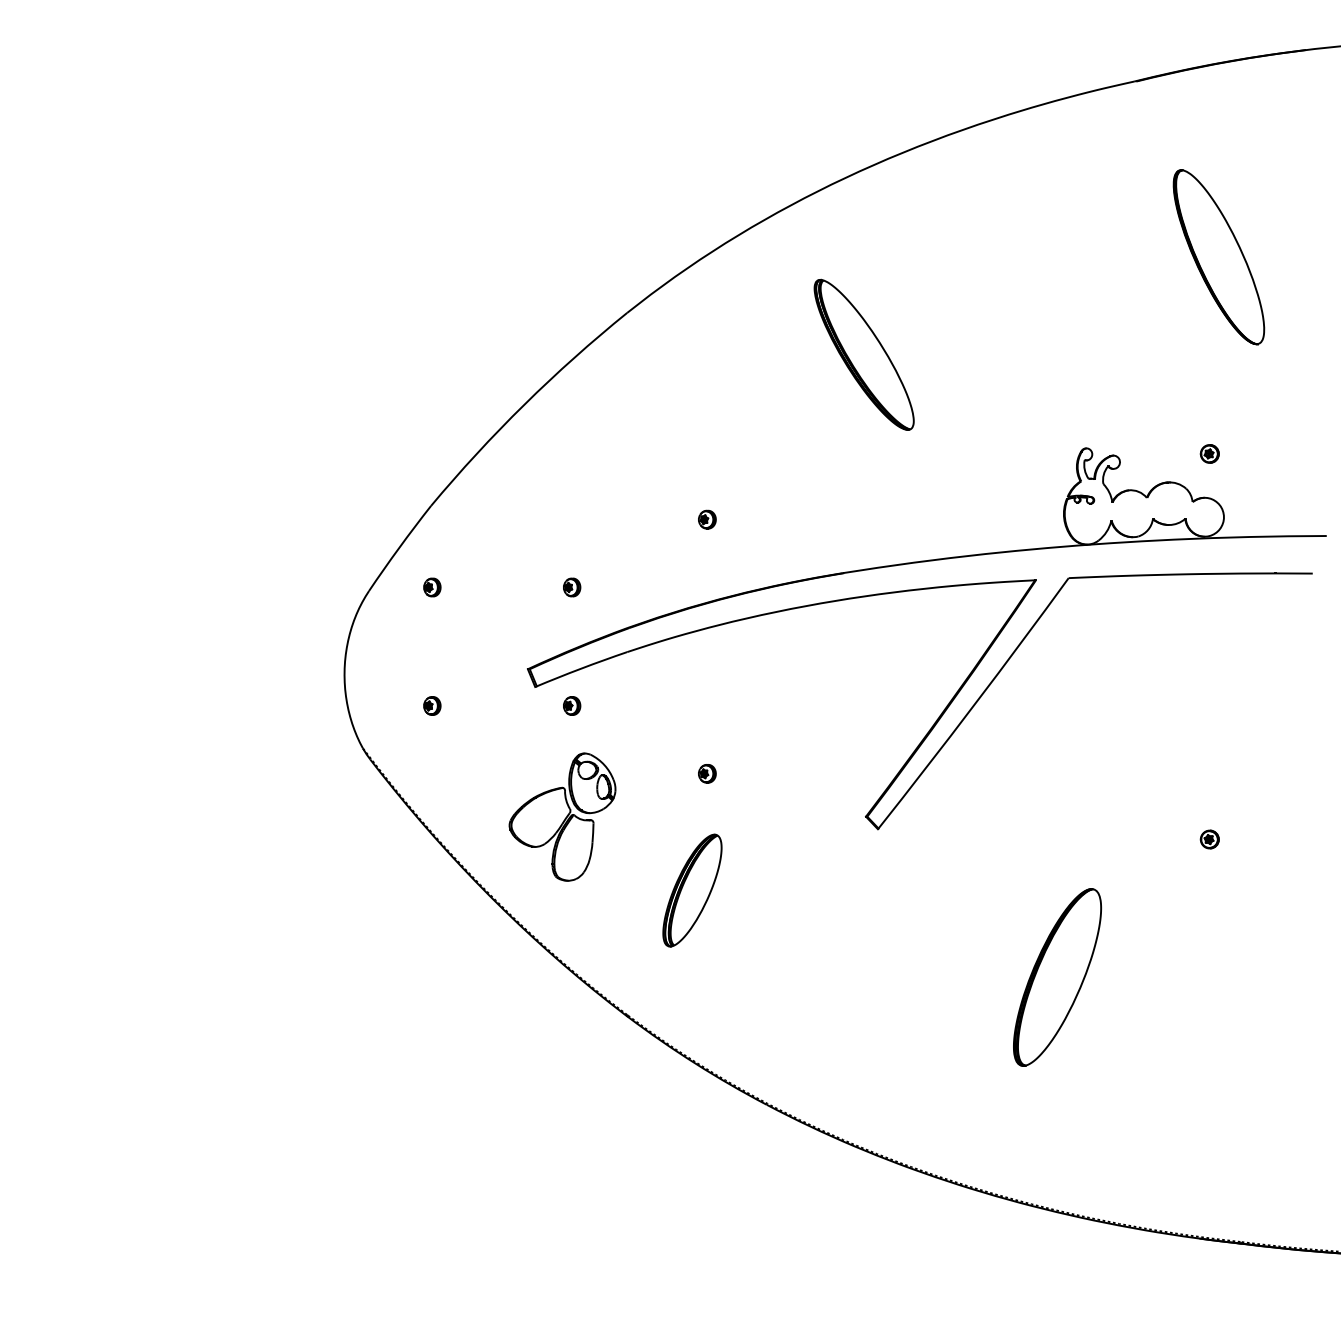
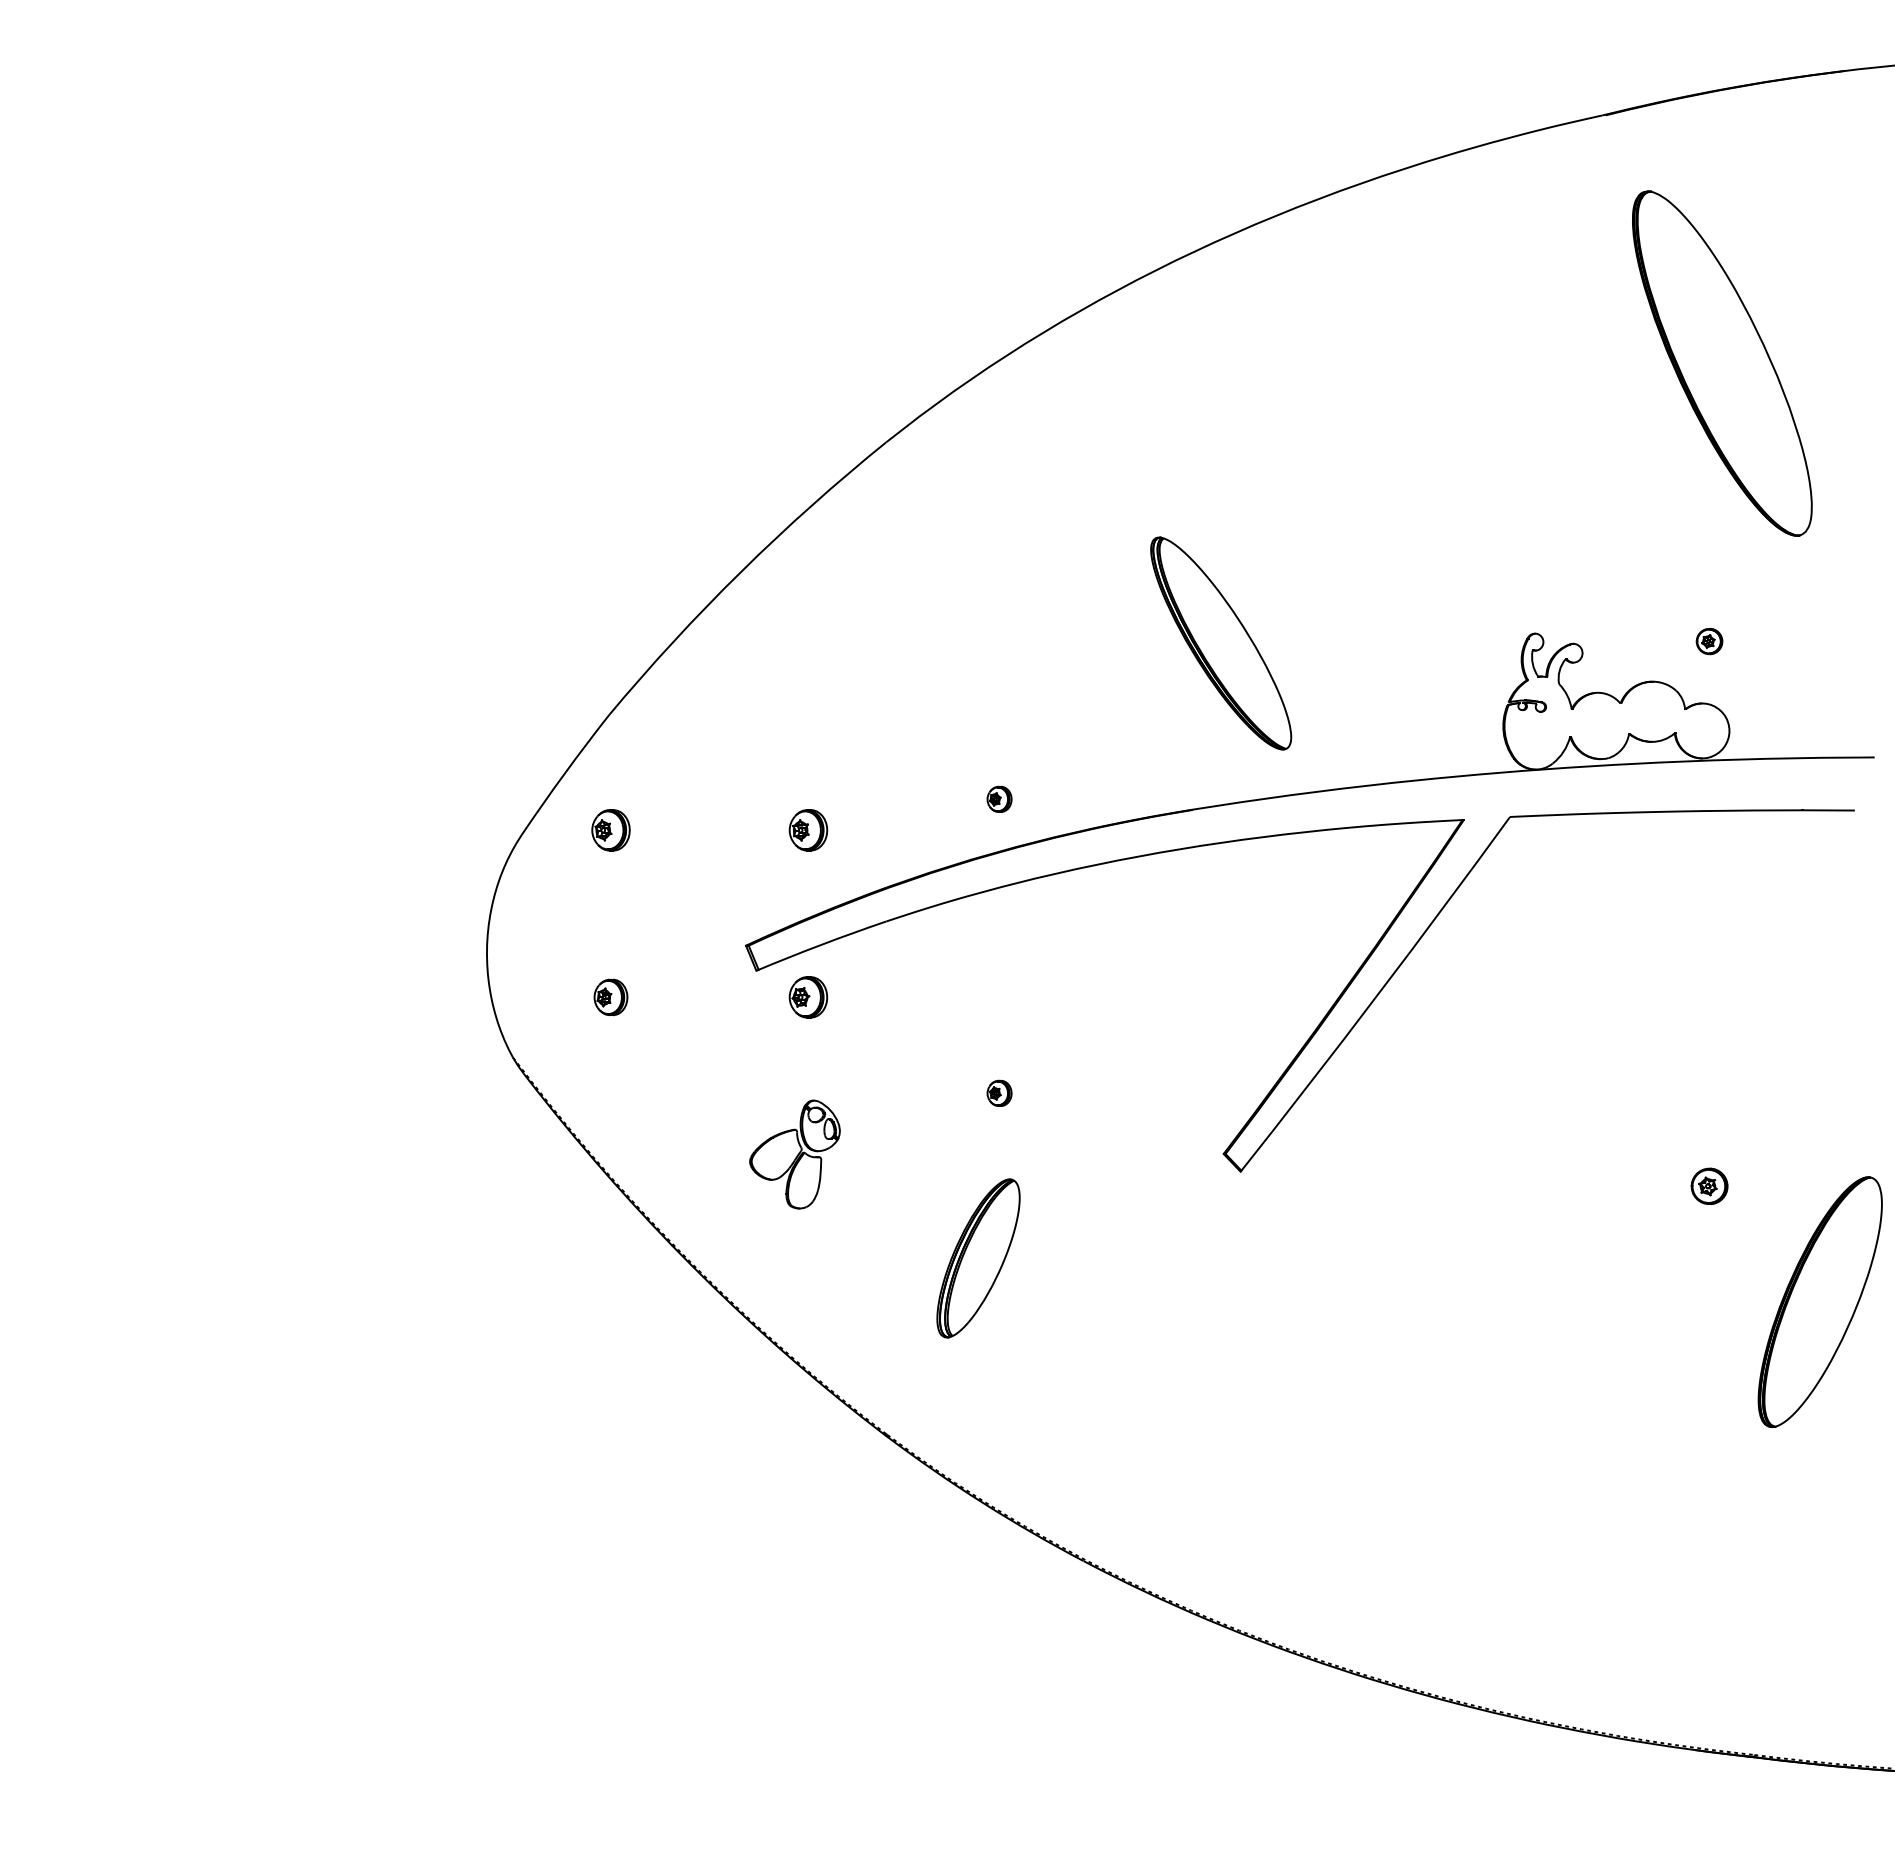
part: (1219, 257) -> (1722, 363), size x1.4
part: (864, 354) -> (1221, 643), moved
part: (707, 519) -> (999, 798), moved
part: (431, 587) -> (610, 829), size x1.6
part: (572, 587) -> (808, 829), size x1.6
part: (431, 705) -> (610, 997), size x1.4
part: (572, 705) -> (808, 997), size x1.6
part: (562, 817) -> (794, 1154), size x0.6
part: (1209, 838) -> (1709, 1185), size x1.4
part: (1056, 977) -> (1819, 1301), moved

